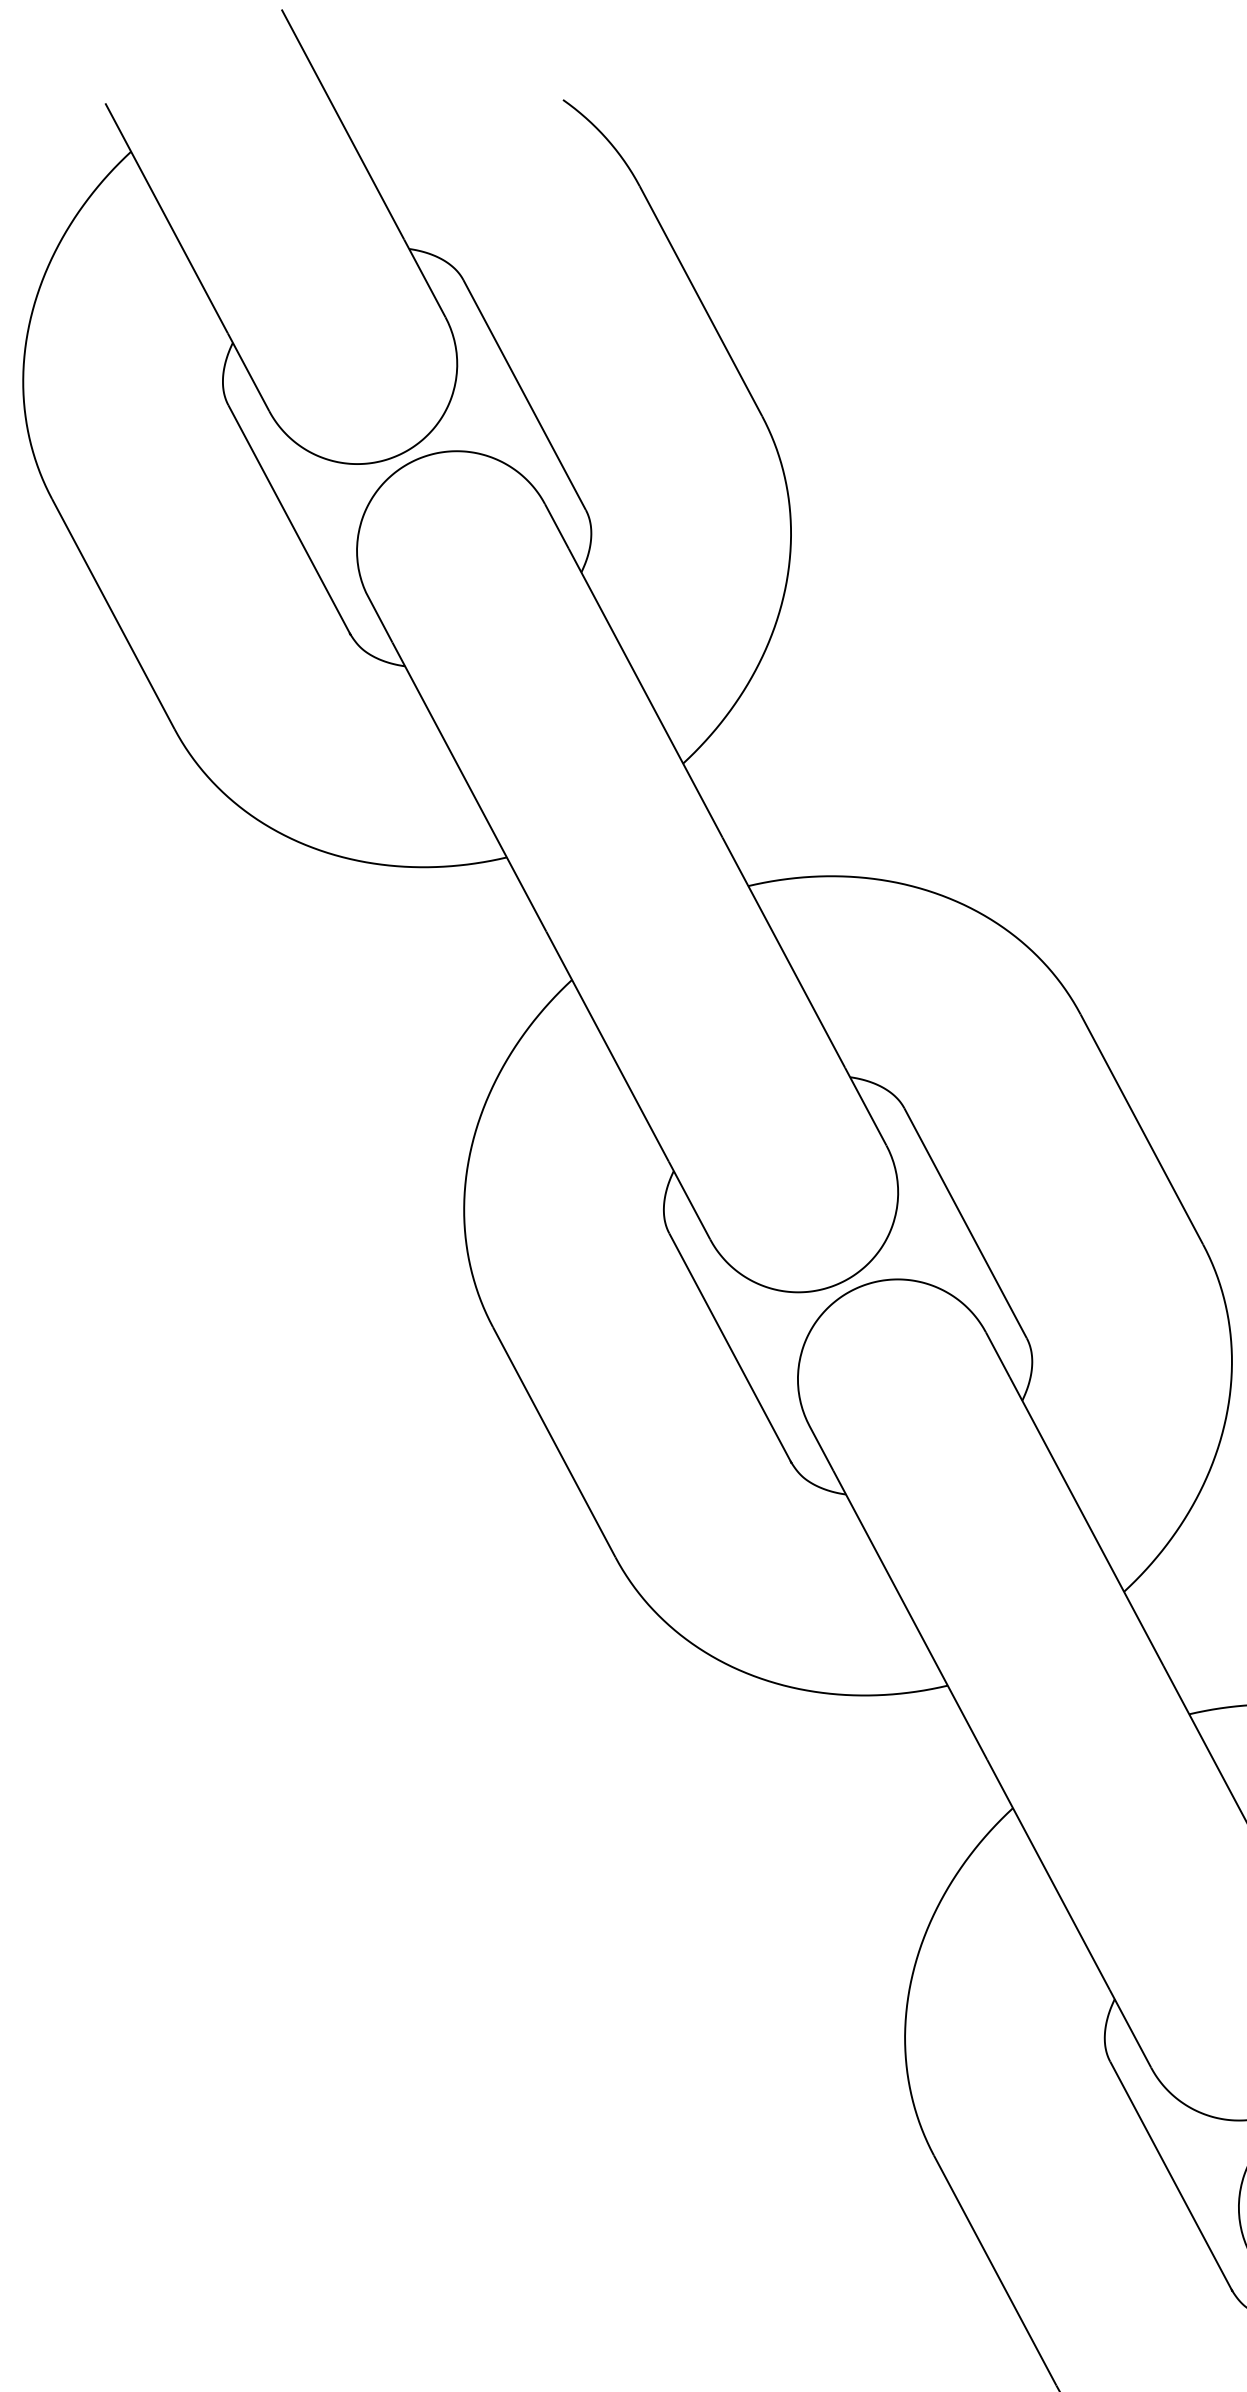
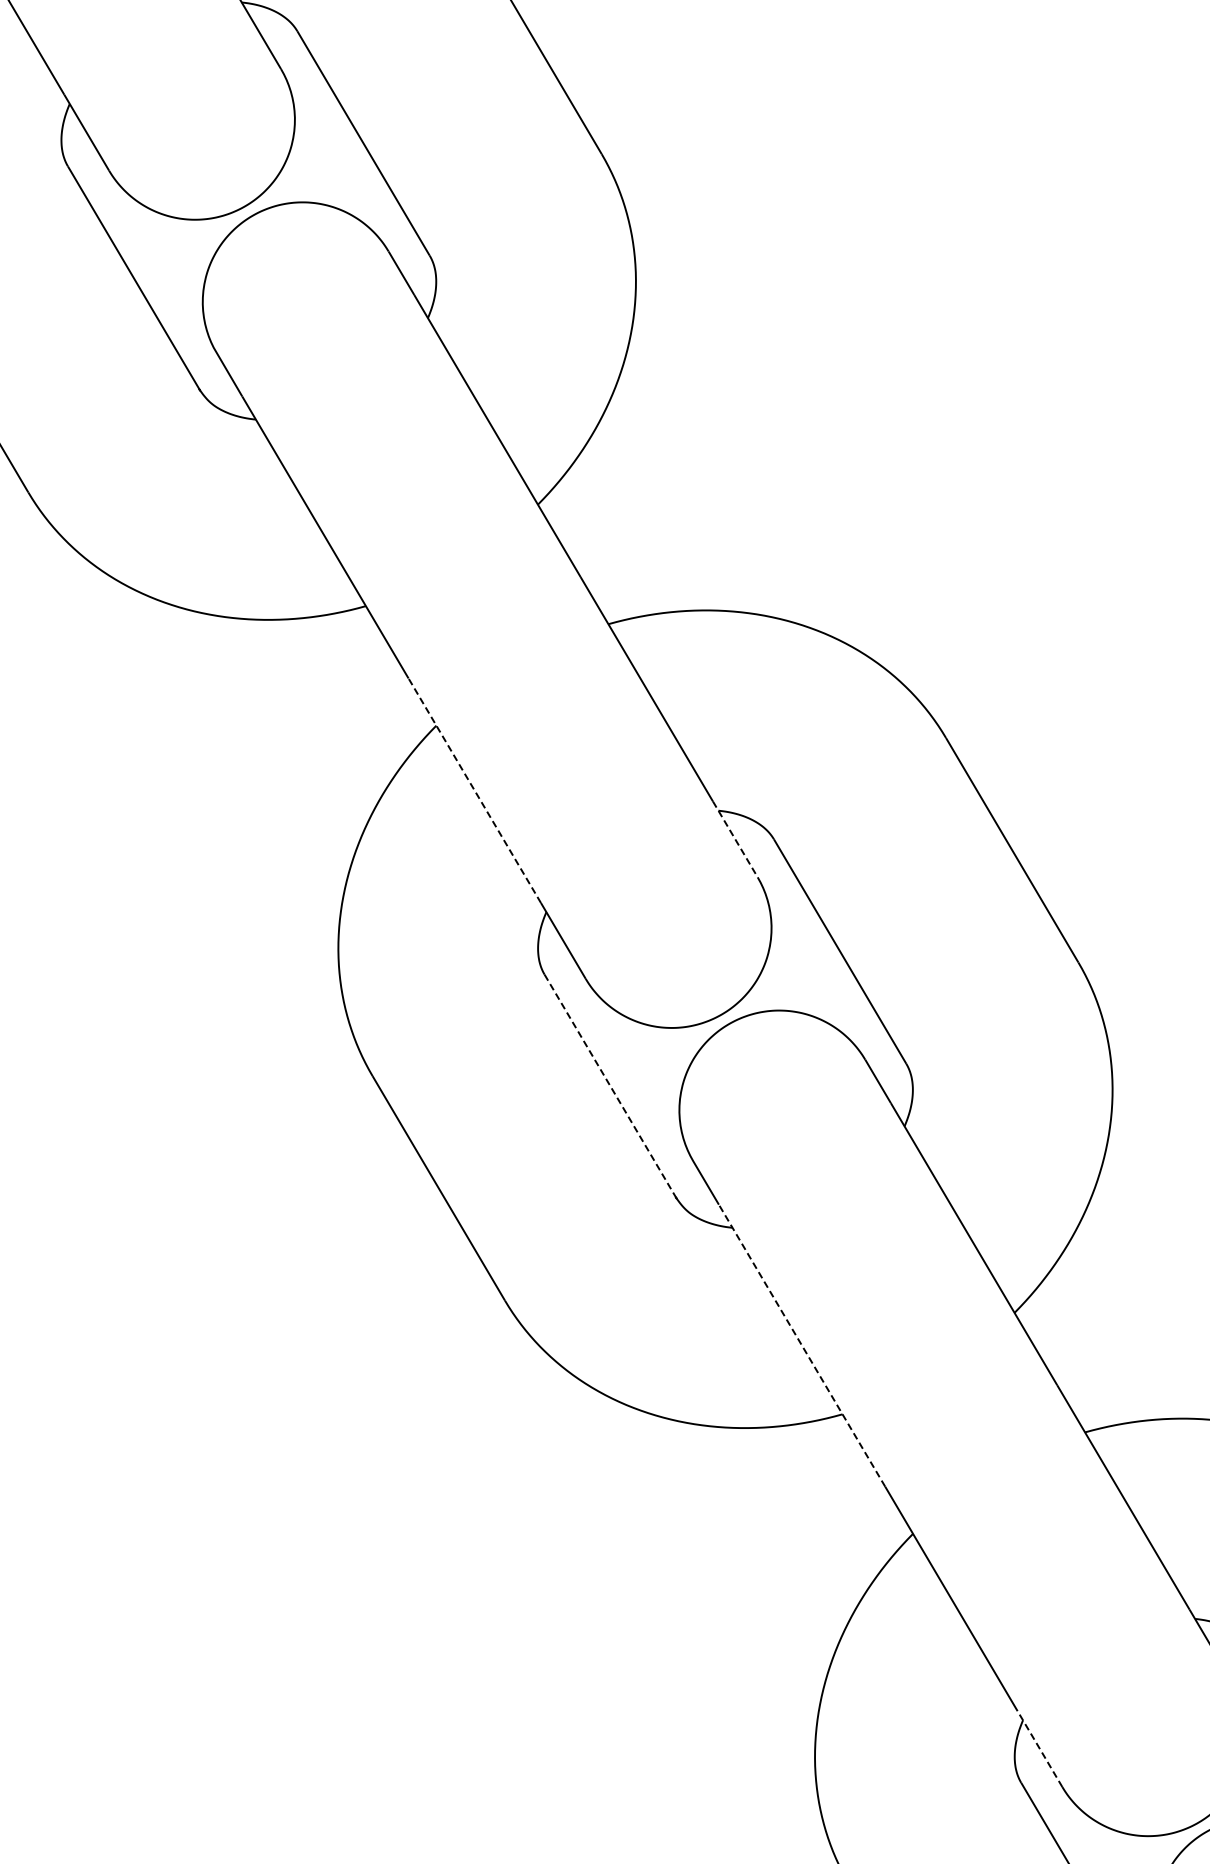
line: (607, 1046) -> (474, 790), solid -> dashed
line: (866, 1107) -> (736, 840), solid -> dashed
line: (730, 1348) -> (610, 1086), solid -> dashed
line: (910, 1615) -> (802, 1345), solid -> dashed
line: (1130, 2028) -> (1040, 1748), solid -> dashed

